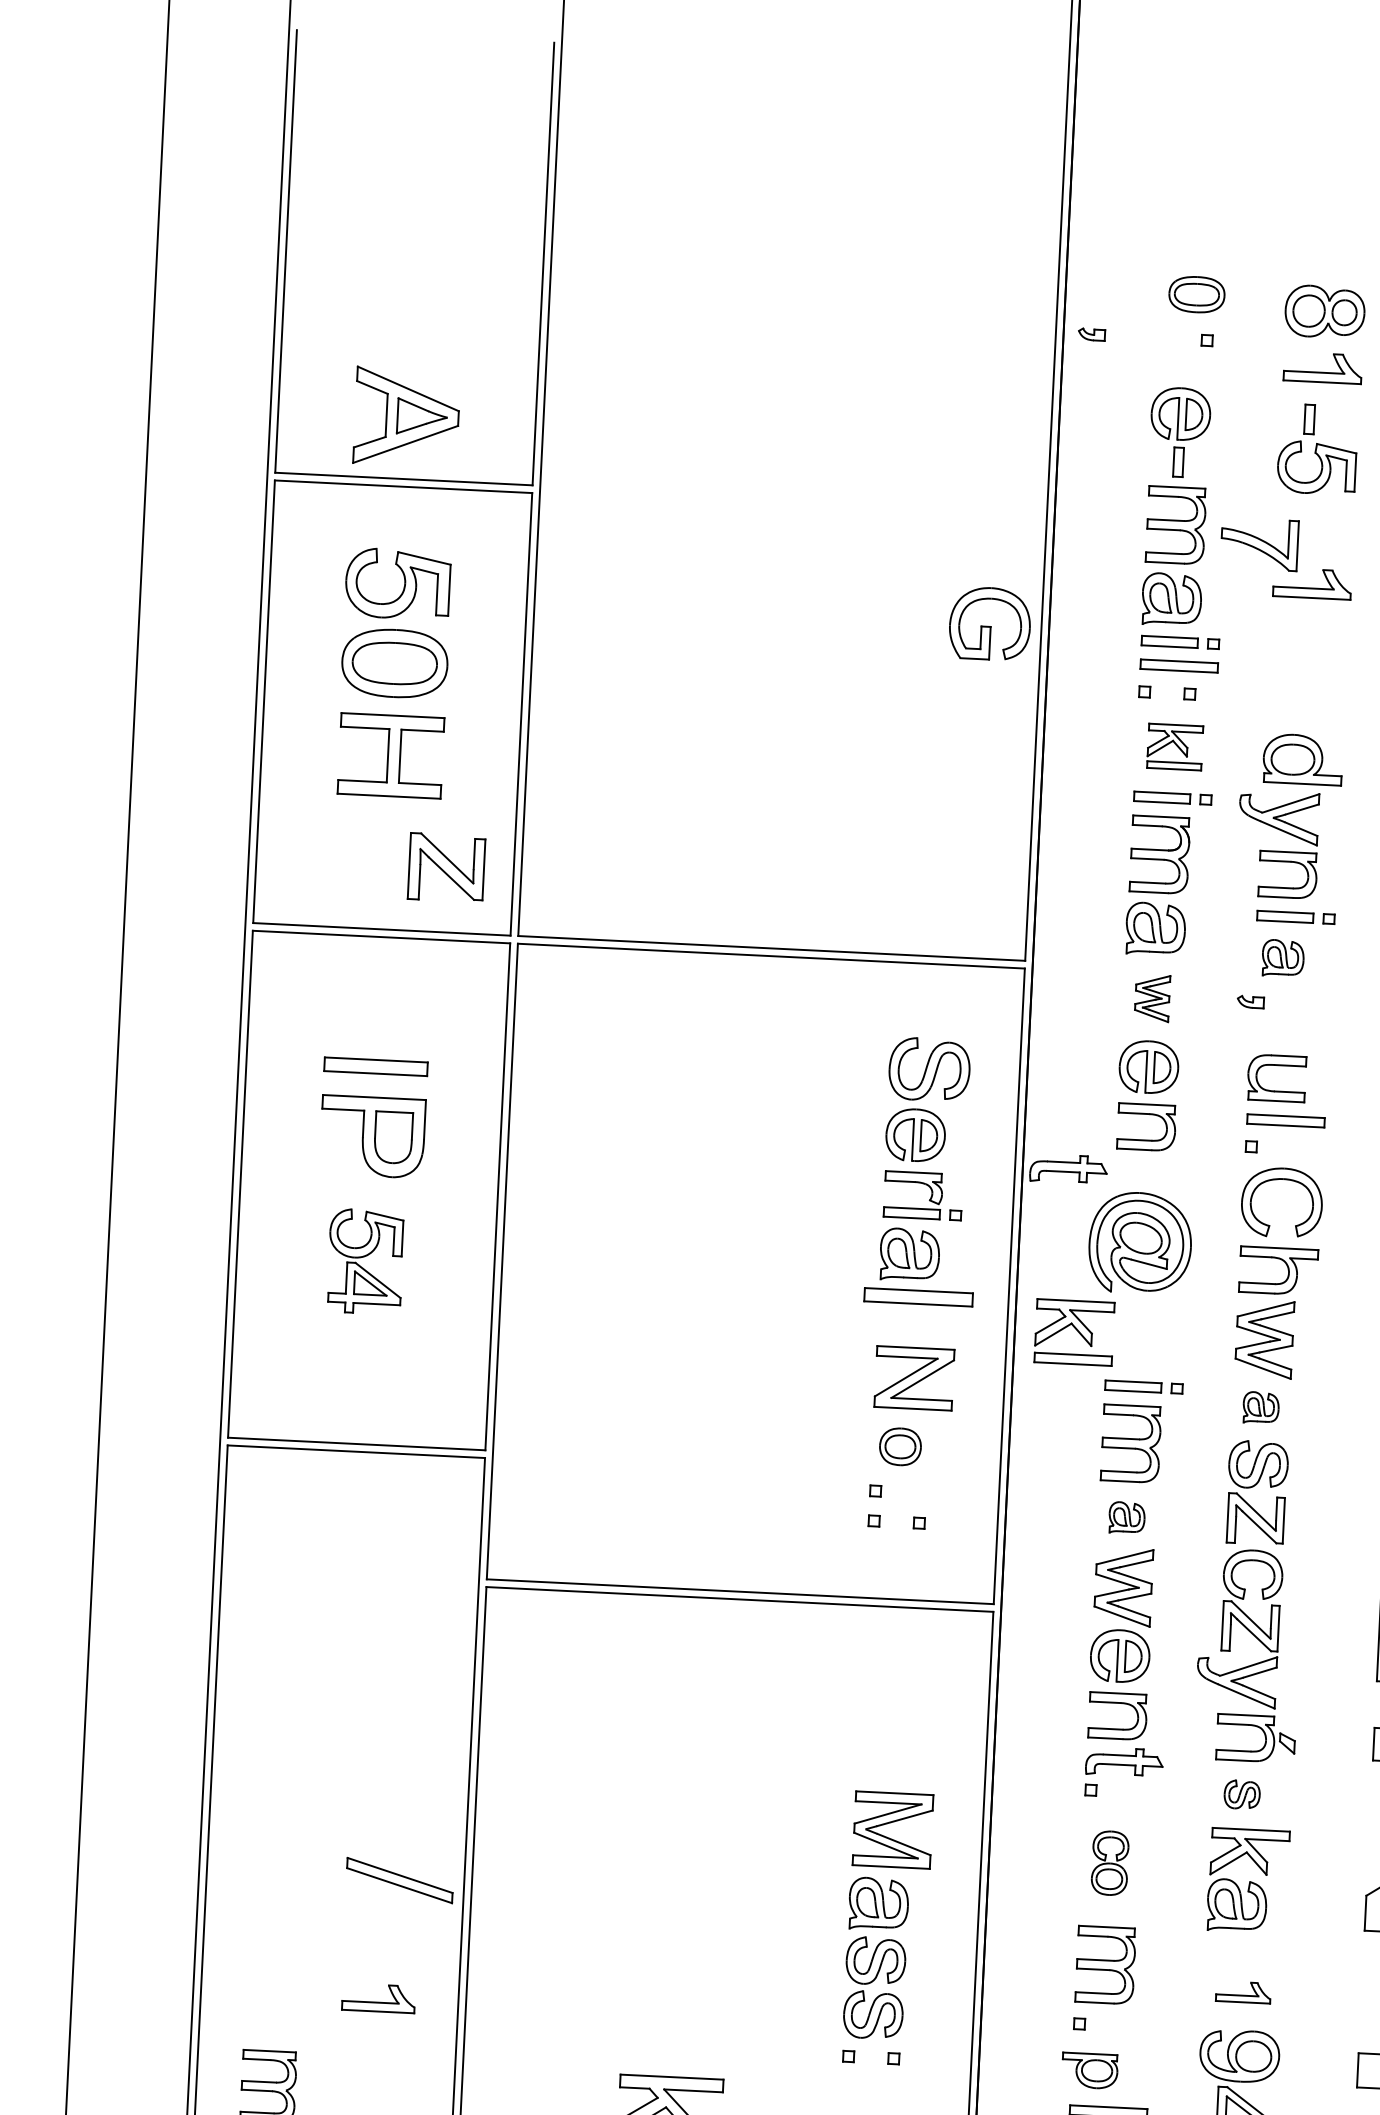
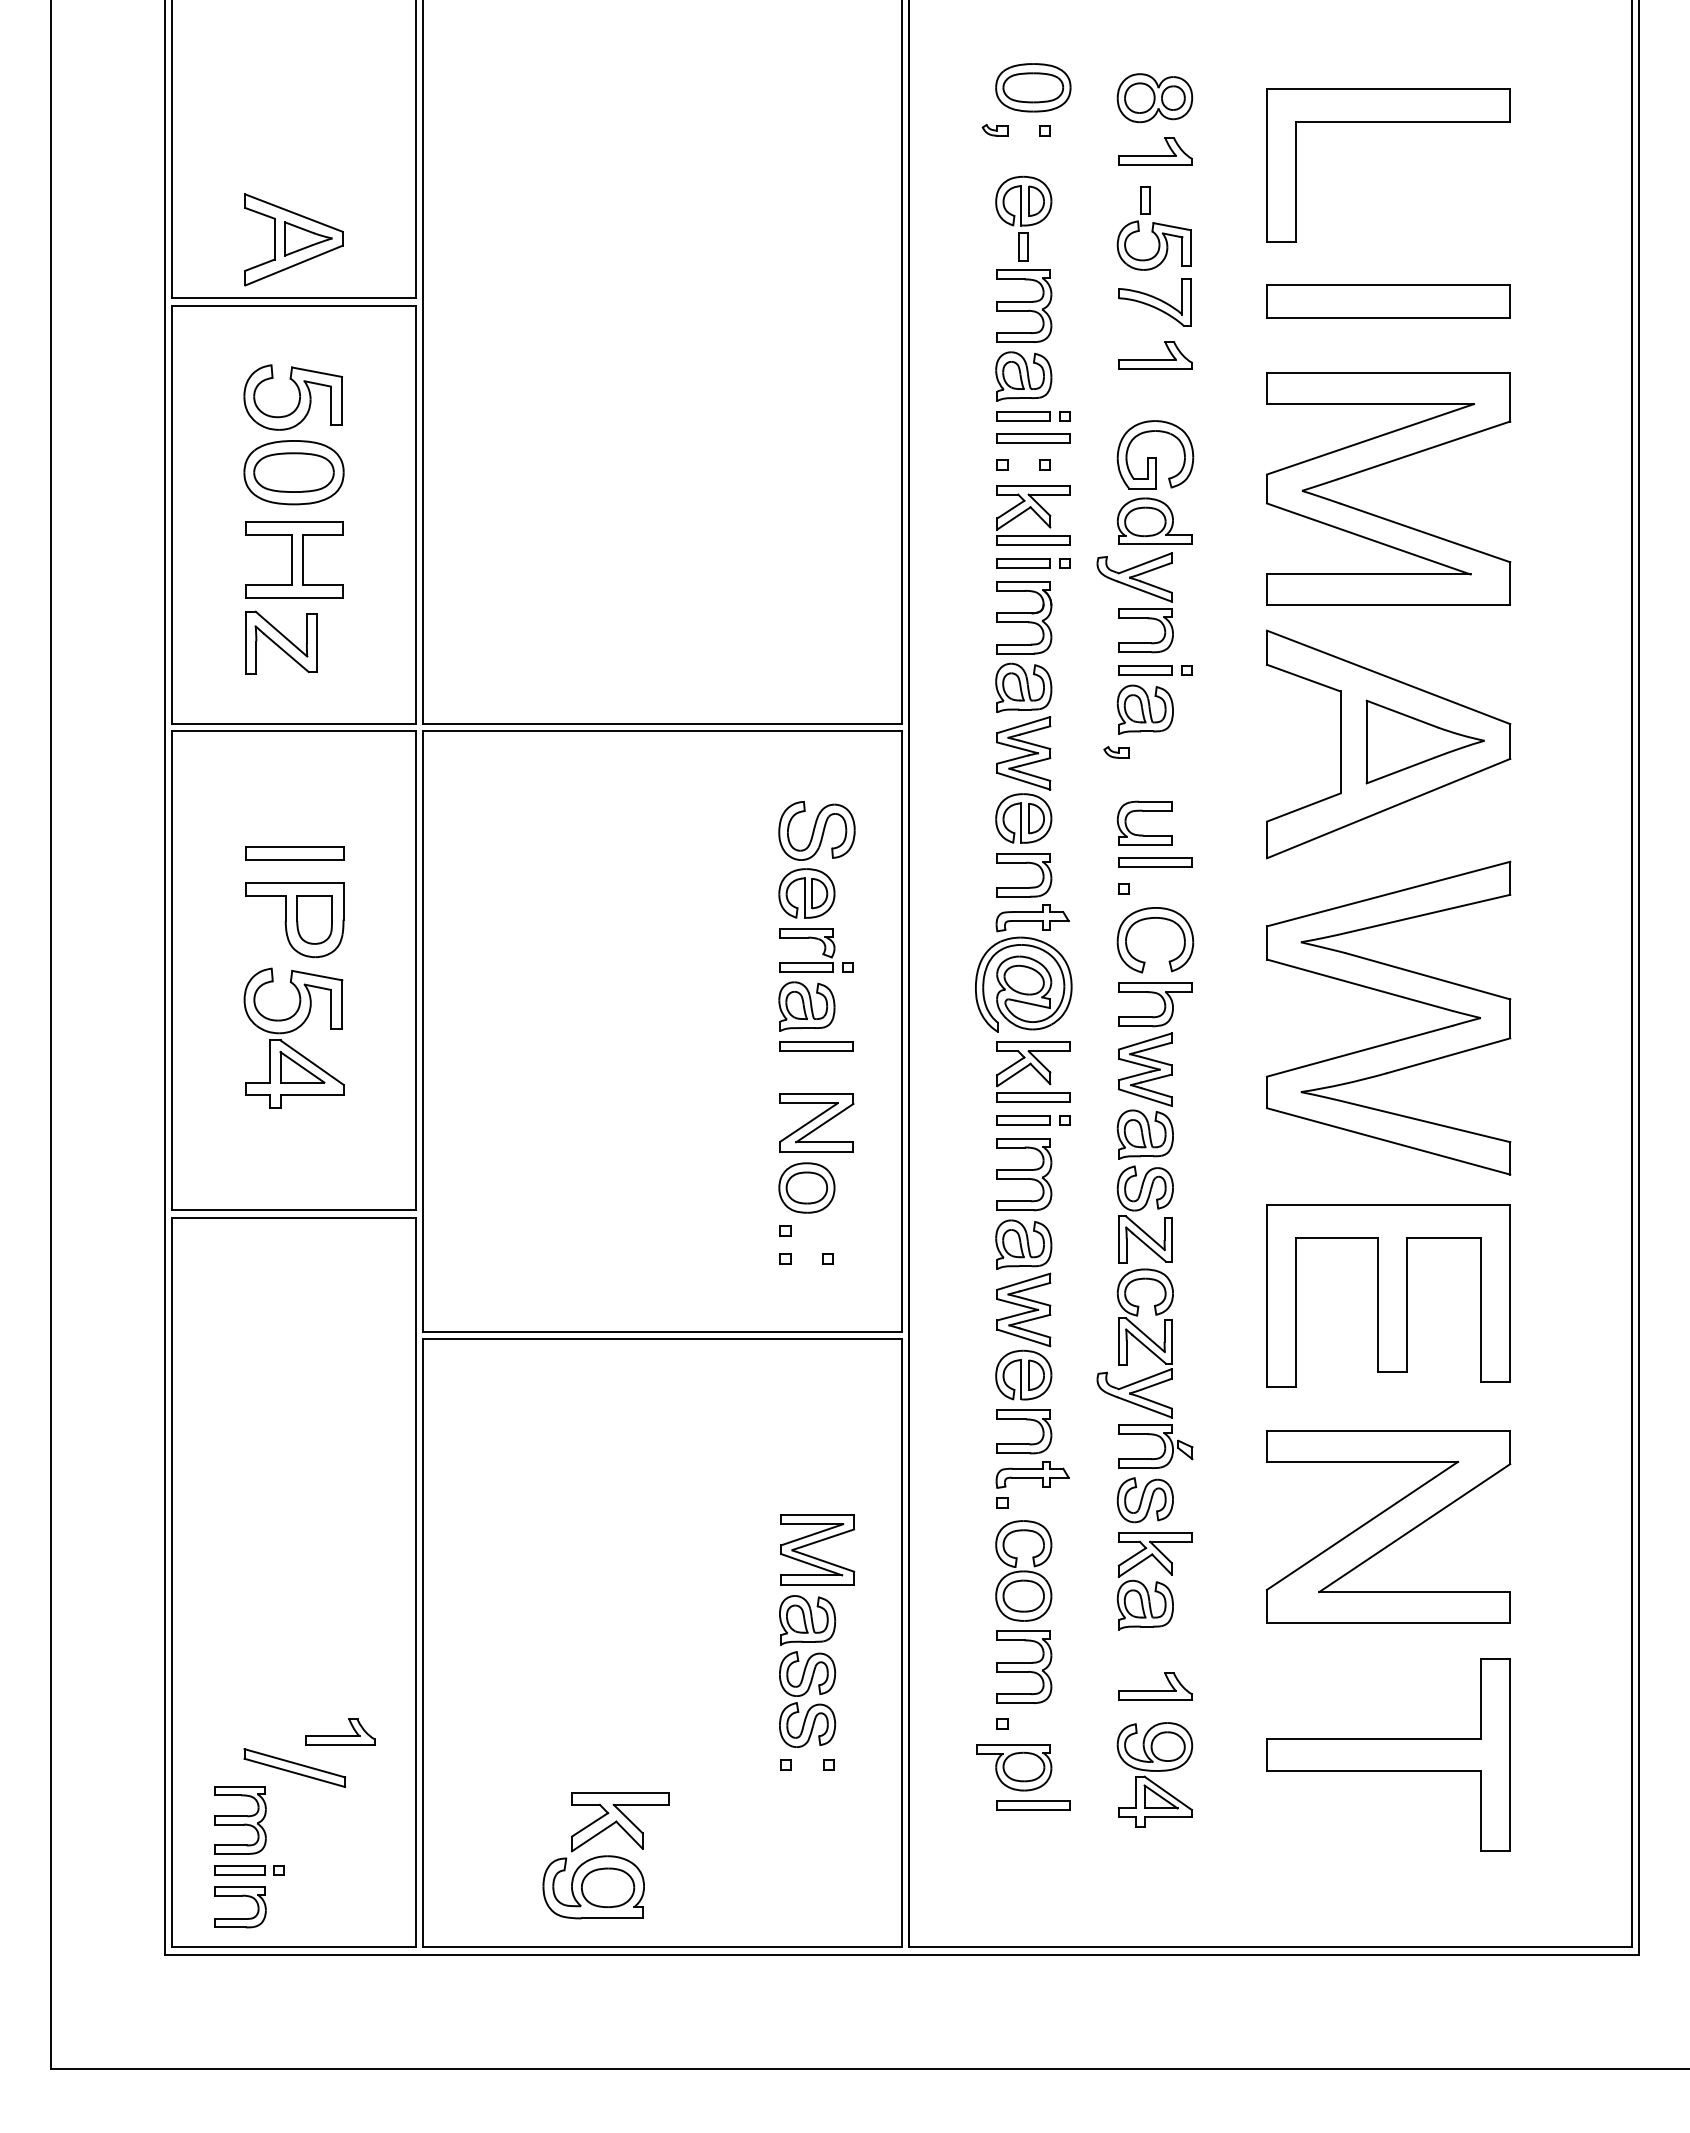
part: (1197, 294) -> (1033, 87), size x1.43
part: (1091, 334) -> (994, 130), moved
part: (1259, 544) -> (1154, 302), moved
part: (990, 623) -> (1155, 454), moved
part: (1174, 747) -> (1033, 515), size x1.43
part: (446, 867) -> (281, 642), moved
part: (1282, 958) -> (1144, 709), size x1.43
part: (1152, 998) -> (1023, 753), size x1.67
part: (1068, 1169) -> (1032, 918), moved
part: (365, 1261) -> (293, 1037), size x1.43
part: (917, 1297) -> (816, 1046), size x0.71
part: (1074, 1331) -> (1033, 1071), moved
part: (1260, 1407) -> (1144, 1134), size x1.67
part: (900, 1446) -> (806, 1187), size x1.43
part: (1126, 1517) -> (1023, 1244), size x1.67
part: (1241, 1794) -> (1144, 1500), size x1.67
part: (1109, 1862) -> (1023, 1570), size x1.67
part: (399, 1879) -> (294, 1767), moved
part: (1243, 1992) -> (1155, 1686), size x1.43
part: (1090, 2070) -> (1014, 1767), size x1.43

